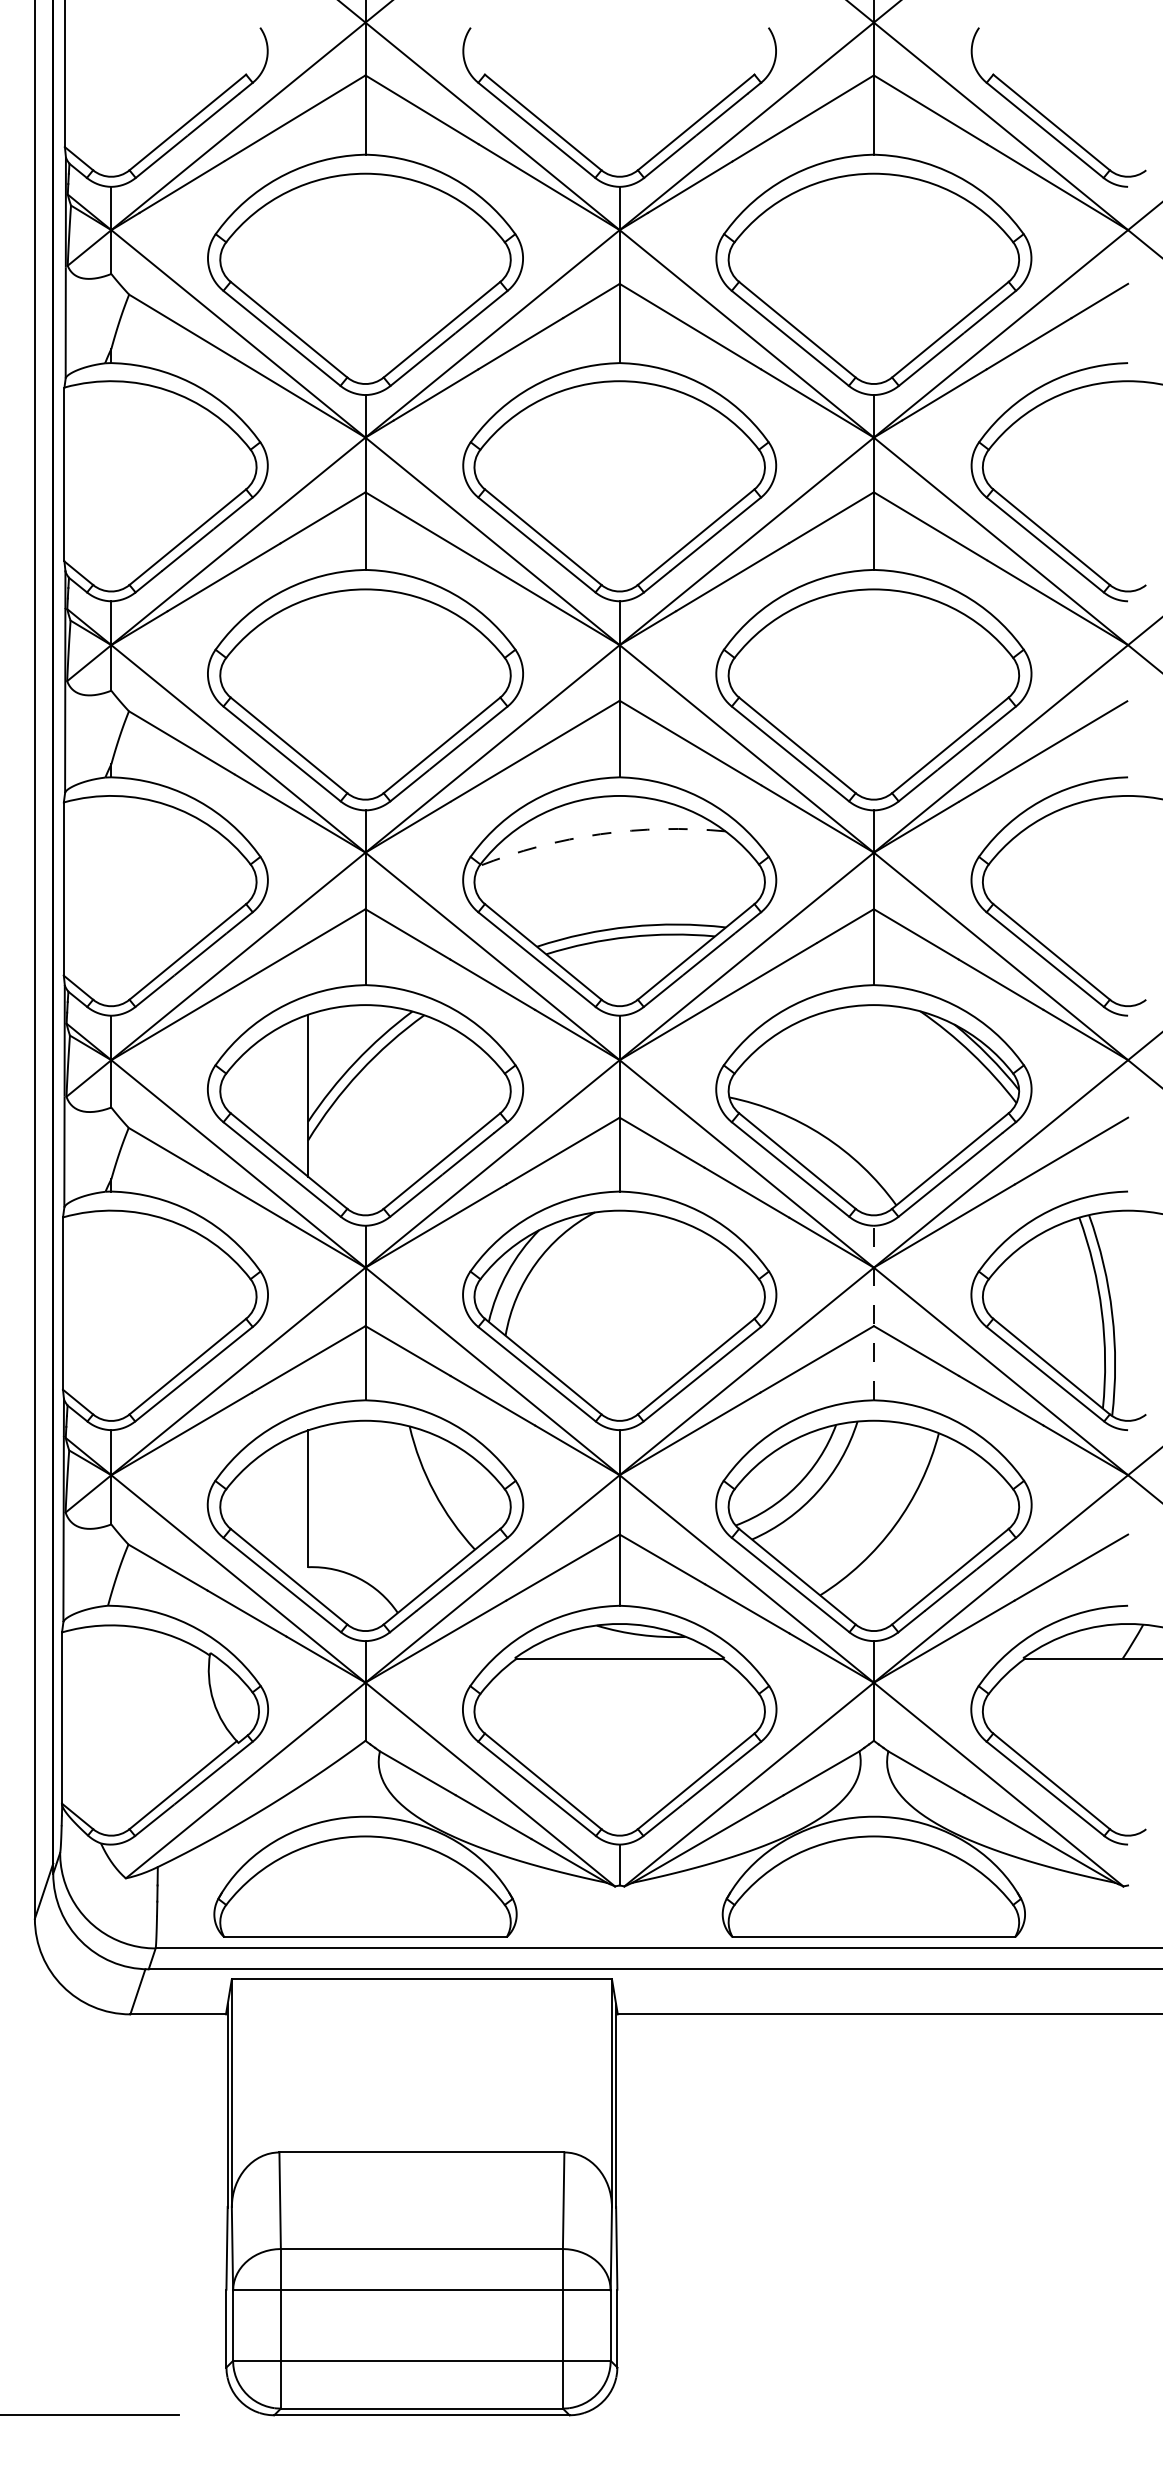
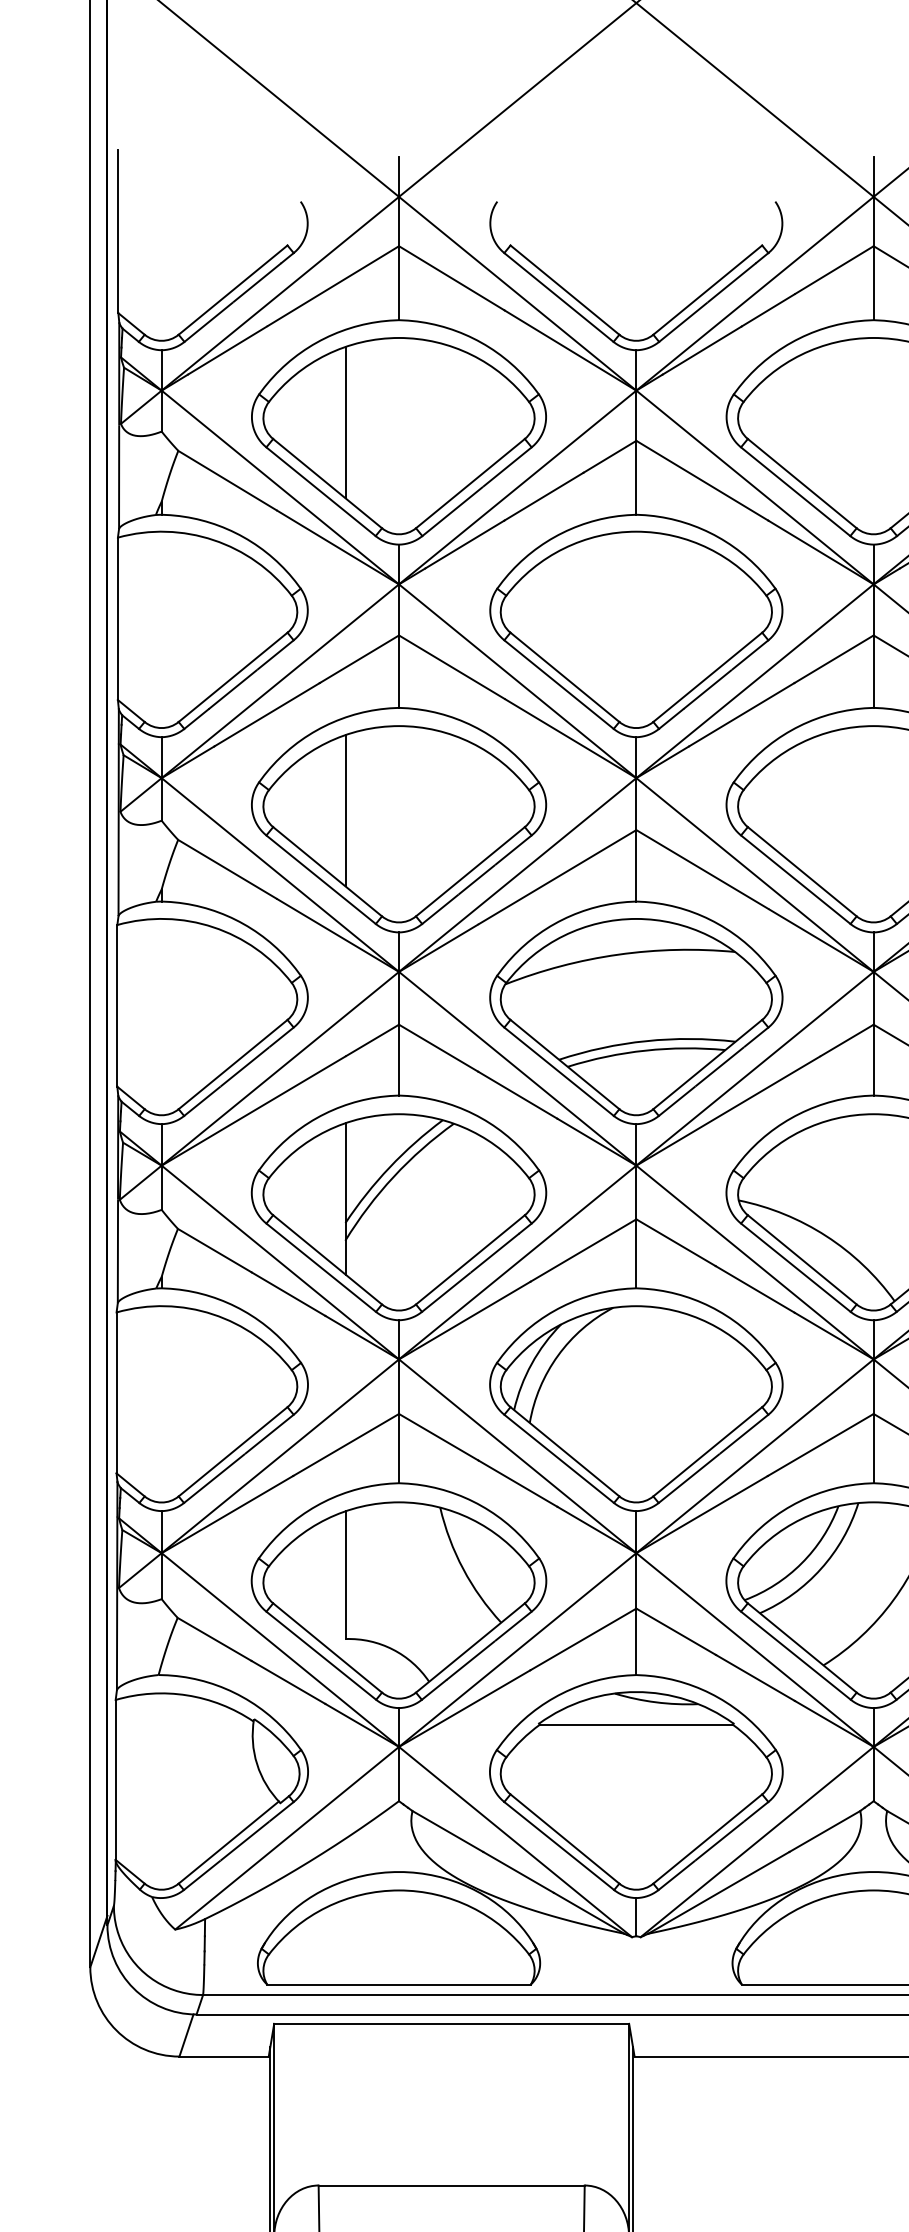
line: (308, 264) -> (345, 422), added
line: (308, 680) -> (345, 811), added
arc: (600, 834) -> (618, 954), dashed -> solid
line: (873, 1312) -> (873, 1401), dashed -> solid

